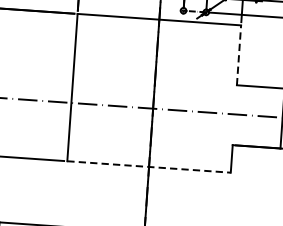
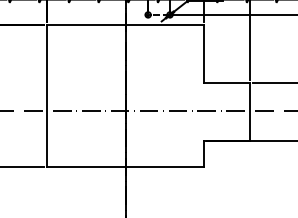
line: (239, 54) -> (204, 53), dashed -> solid
line: (149, 167) -> (125, 167), dashed -> solid

